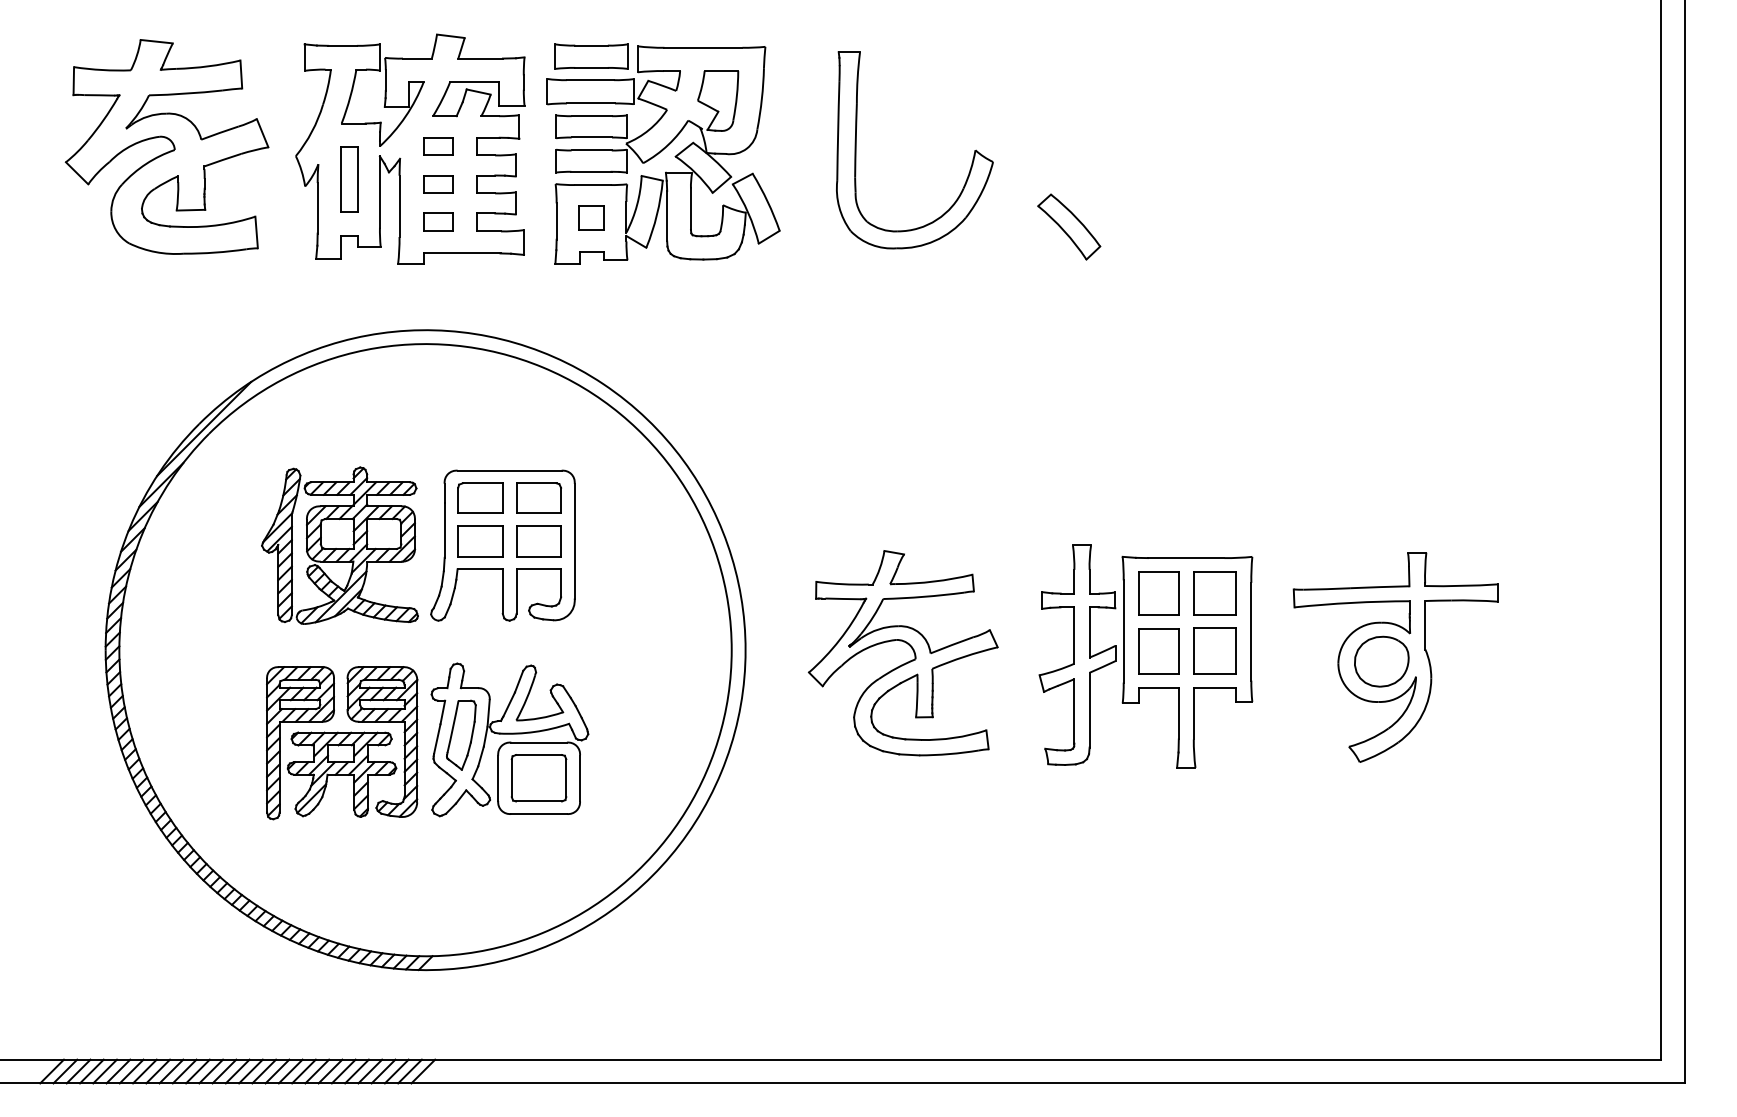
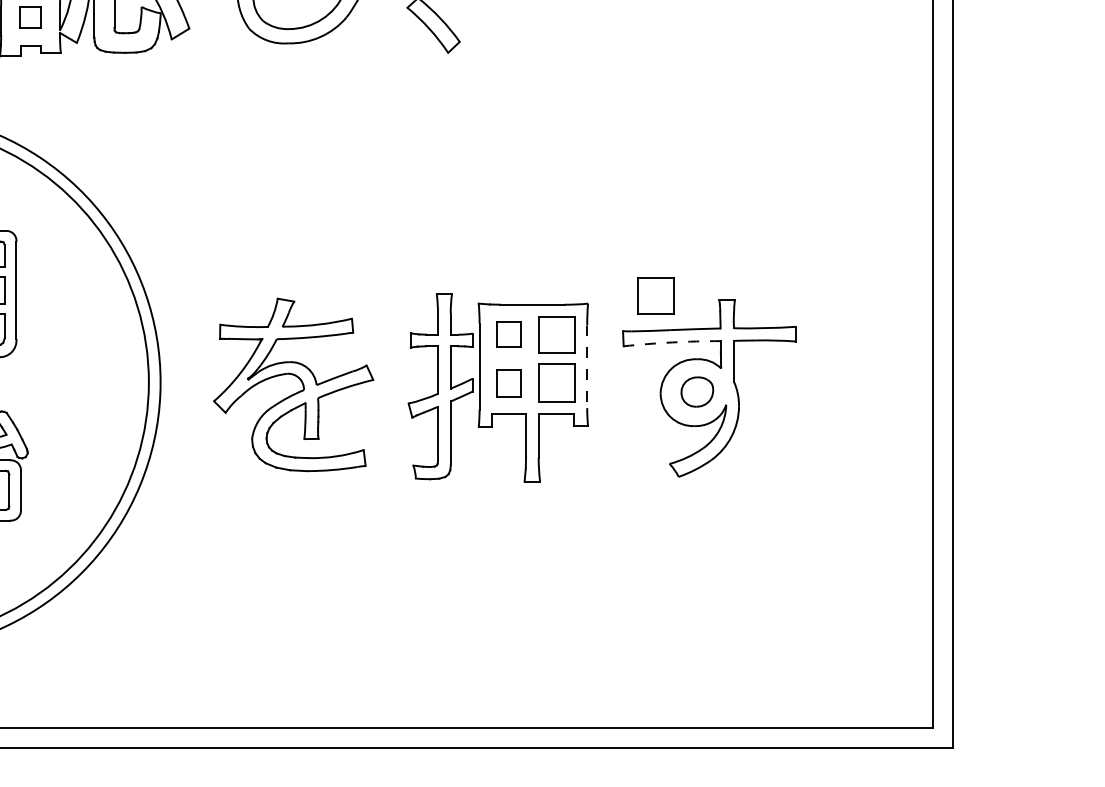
part: (1332, 547) -> (655, 295), added
part: (1158, 593) -> (508, 334), size x0.7
arc: (1352, 602) -> (672, 342), solid -> dashed
line: (1251, 631) -> (587, 366), solid -> dashed
part: (1158, 651) -> (508, 383), size x0.7
part: (1381, 661) -> (697, 391), size x0.7

